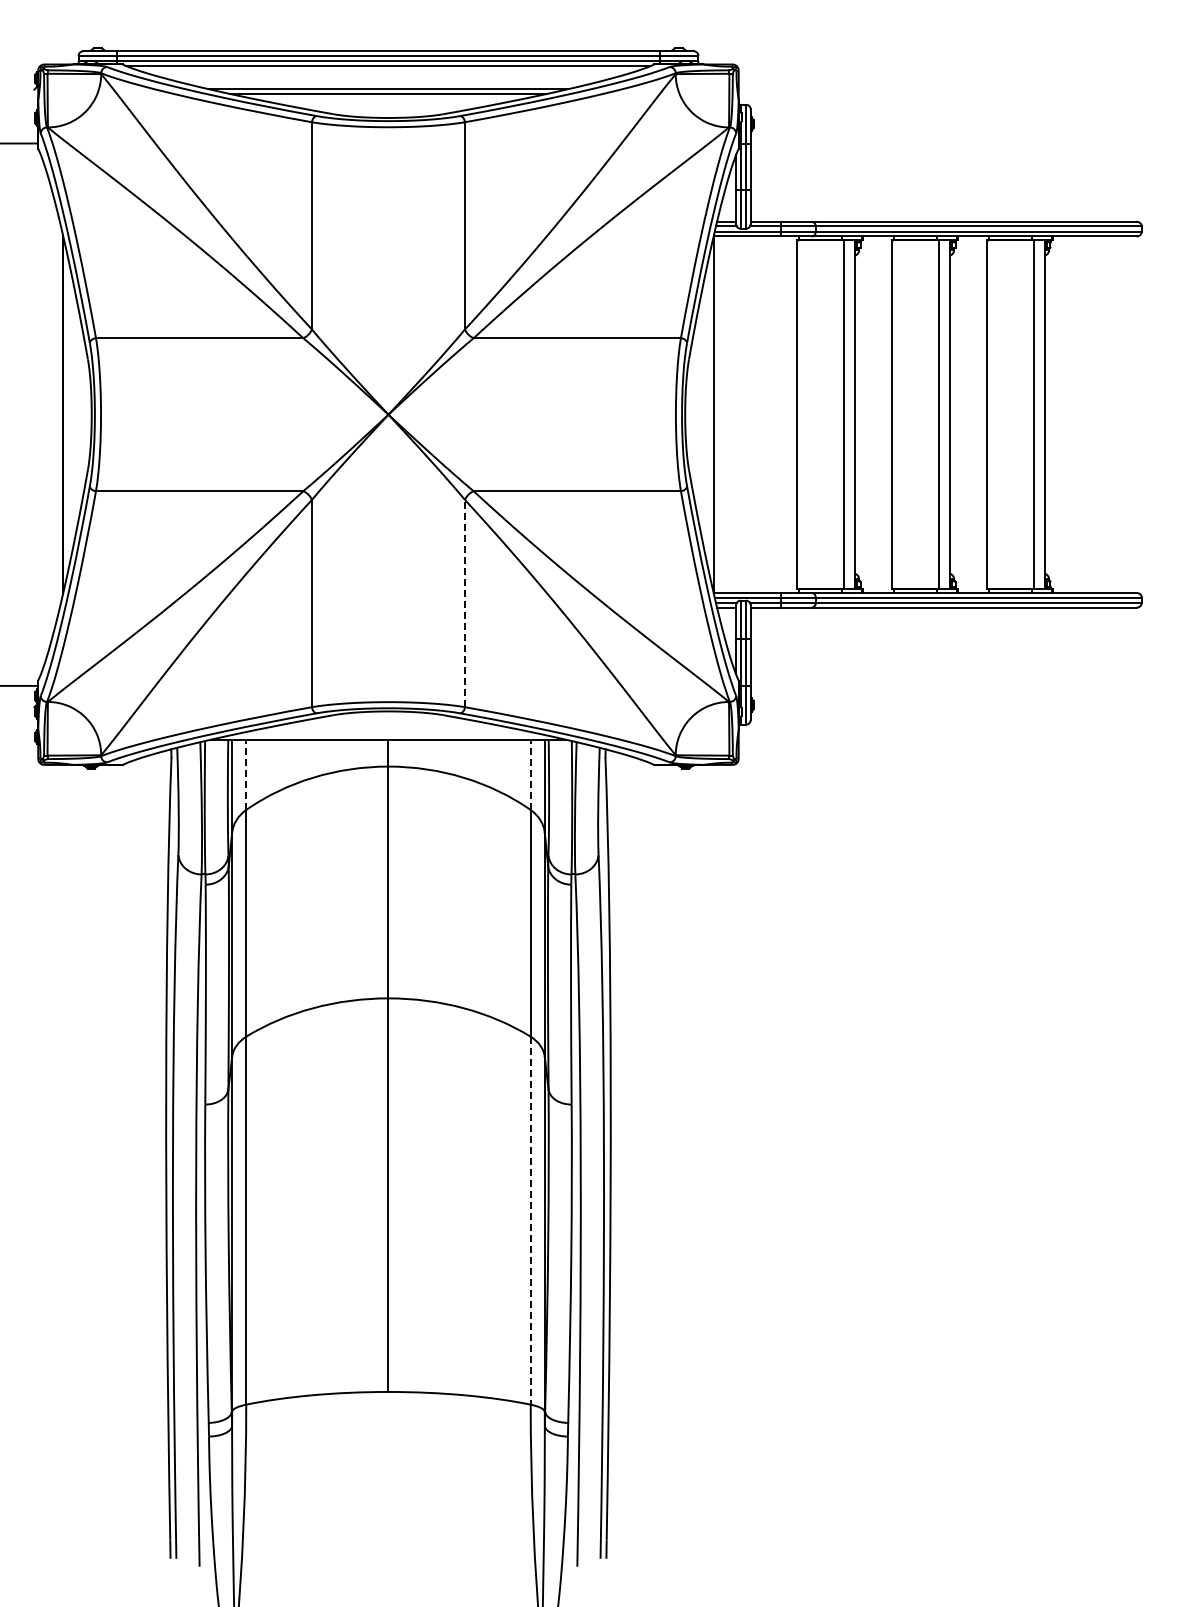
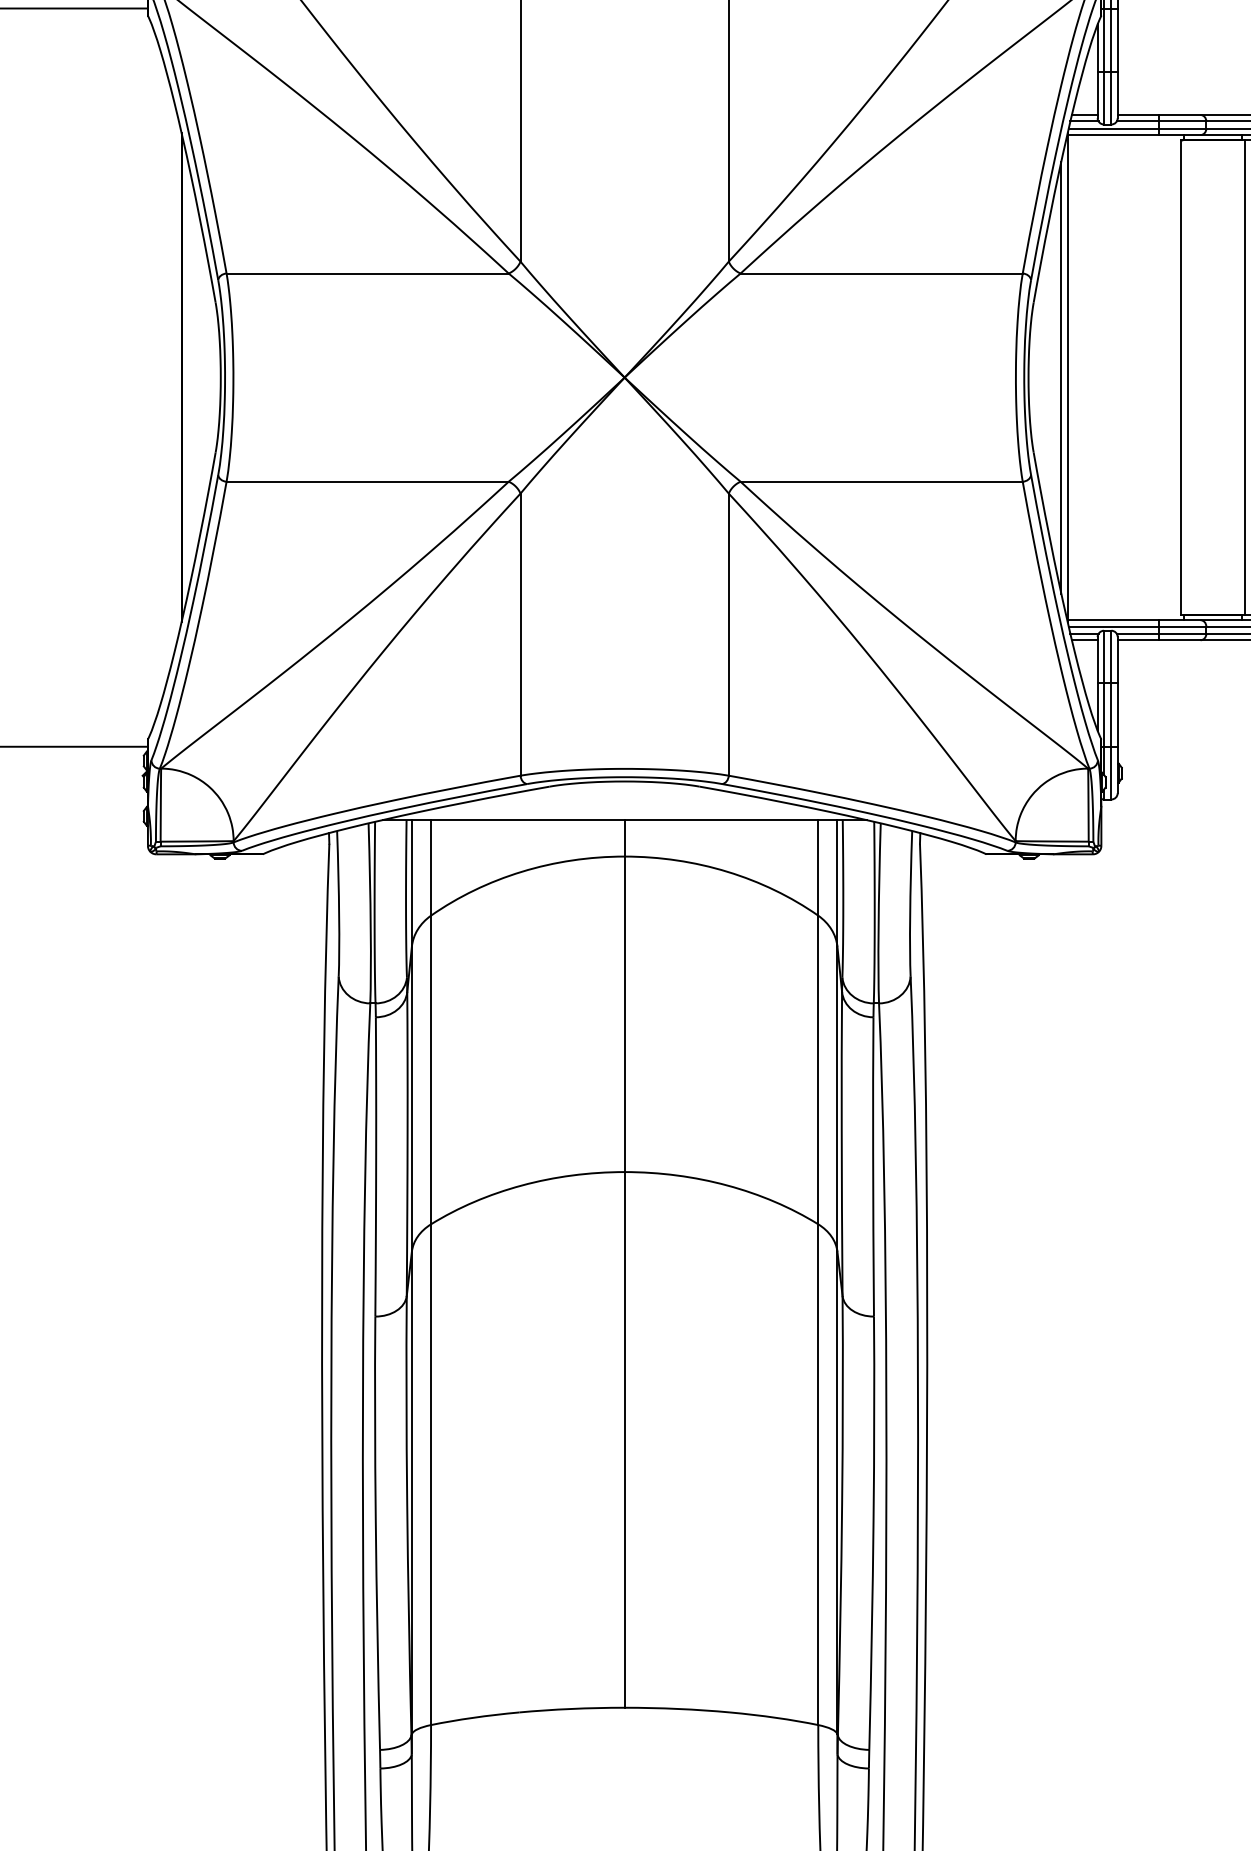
line: (709, 414) -> (1061, 377), added
line: (464, 603) -> (728, 634), dashed -> solid
line: (246, 774) -> (431, 867), dashed -> solid
line: (530, 774) -> (817, 867), dashed -> solid
line: (530, 1220) -> (817, 1474), dashed -> solid

